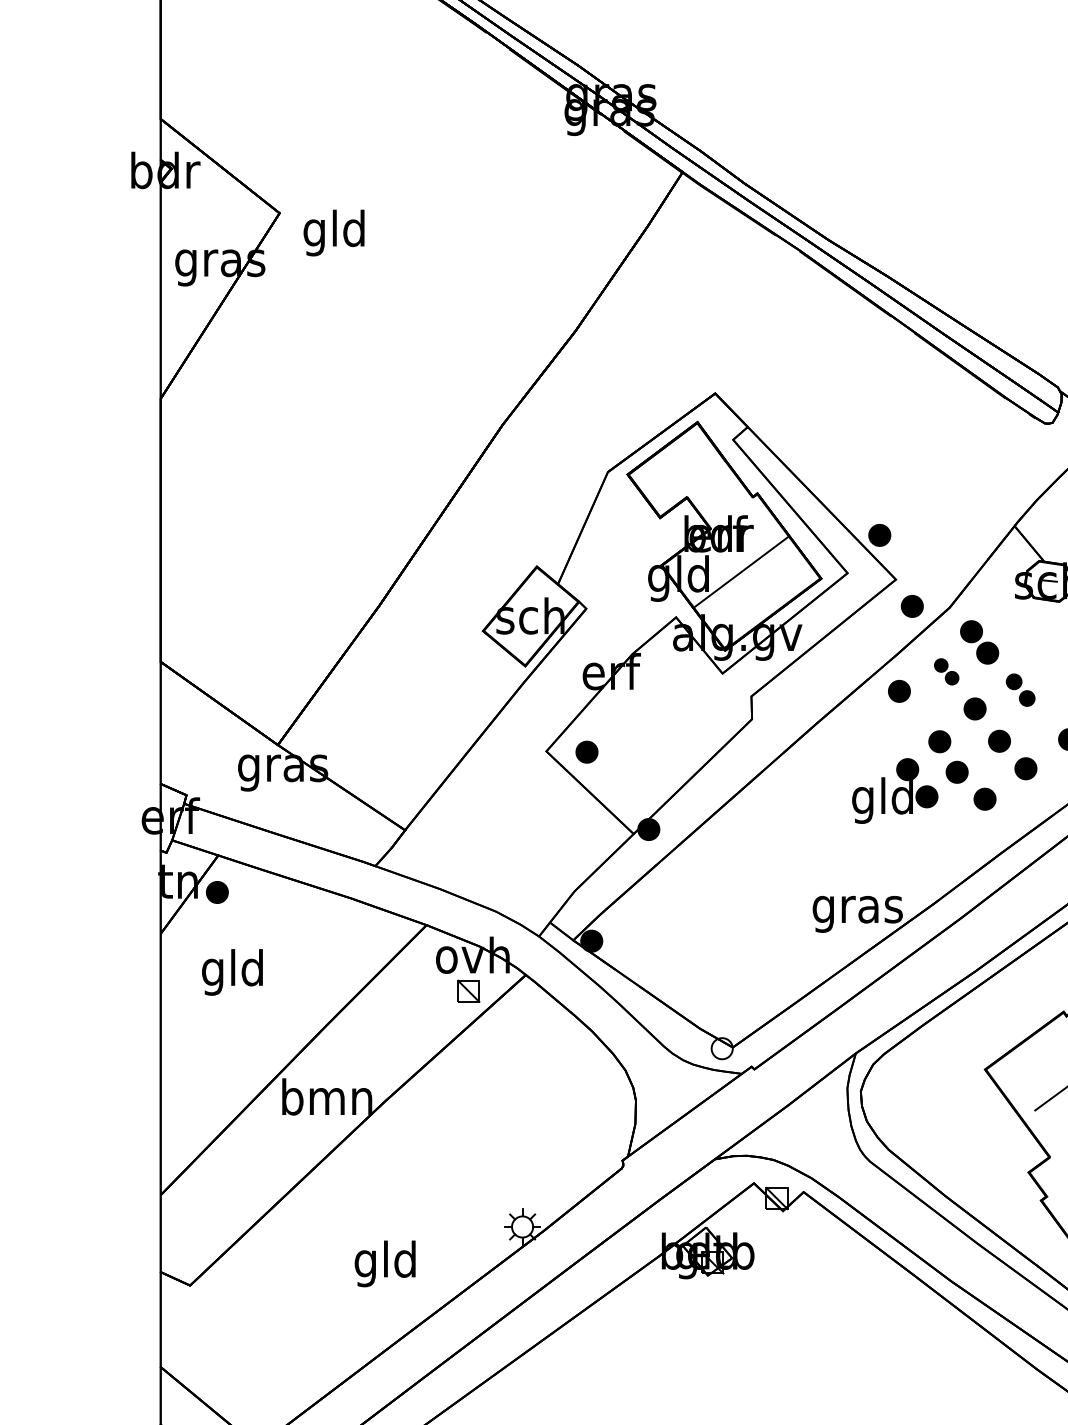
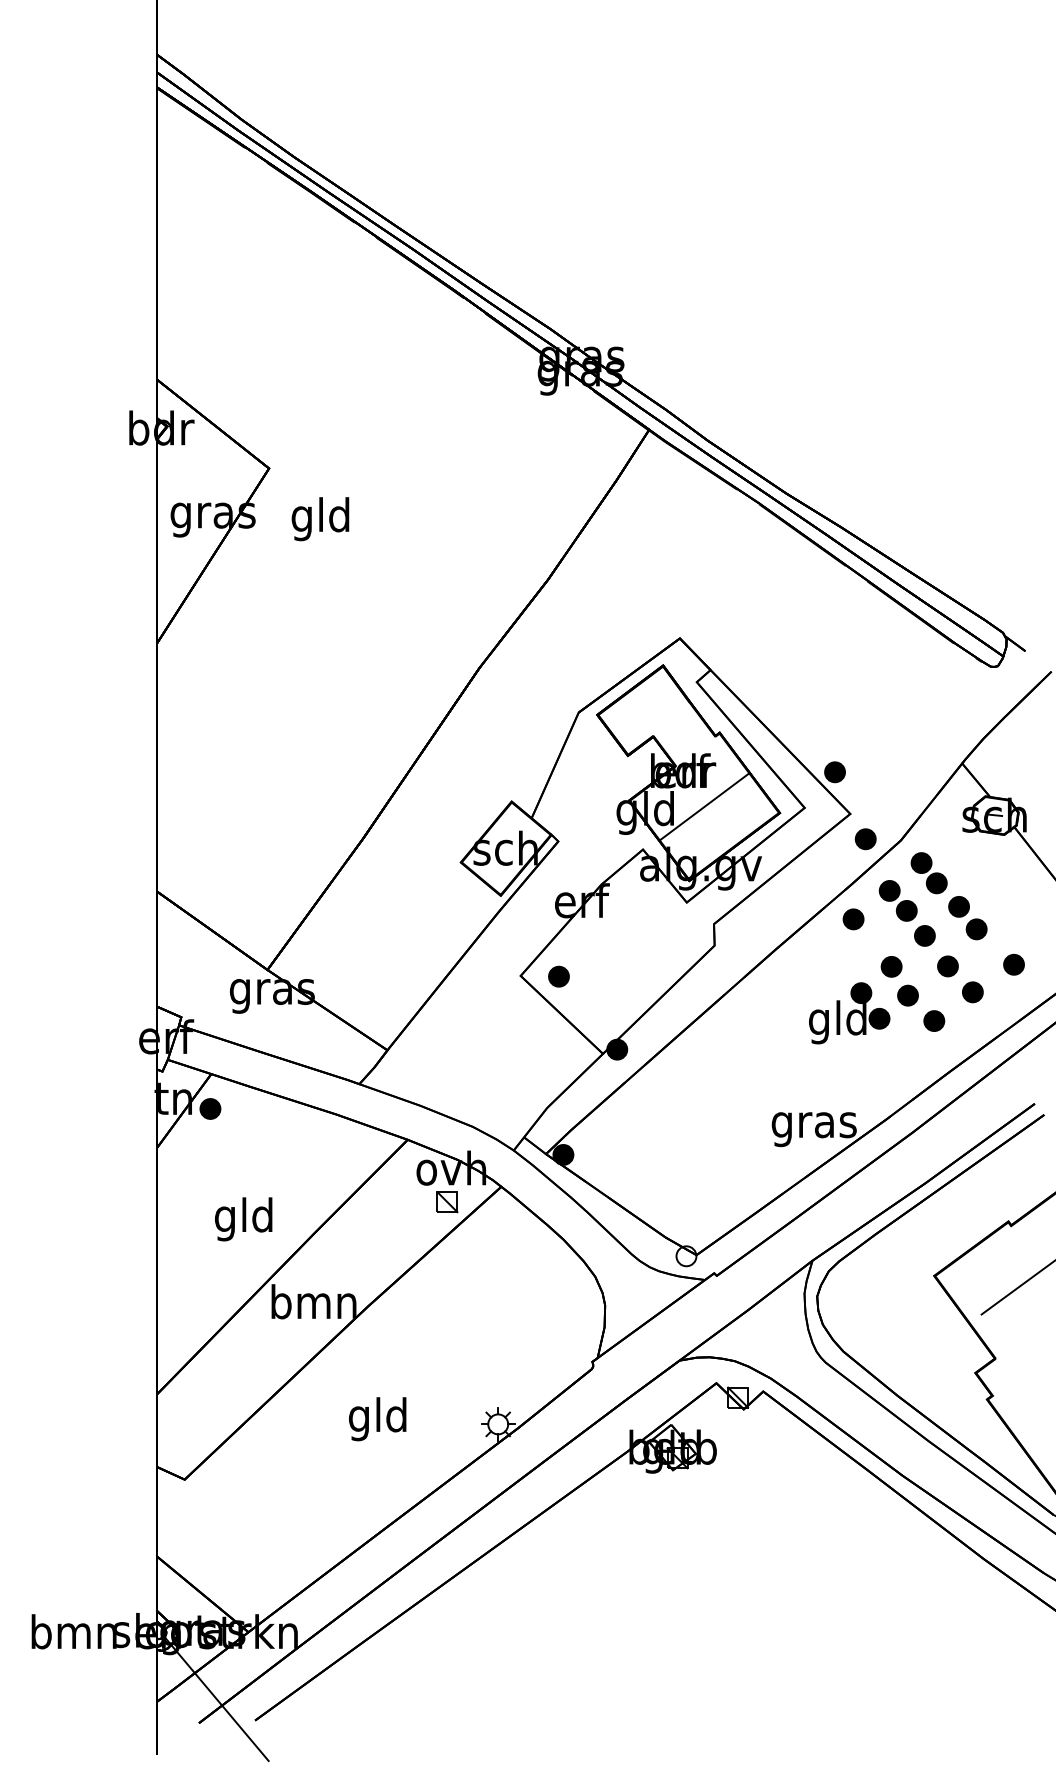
text: (334, 233) -> (320, 519), moved
part: (946, 671) -> (897, 900), size x1.67
part: (1020, 690) -> (967, 918), size x1.43
text: (232, 972) -> (243, 1219), moved
text: (385, 1264) -> (377, 1419), moved

